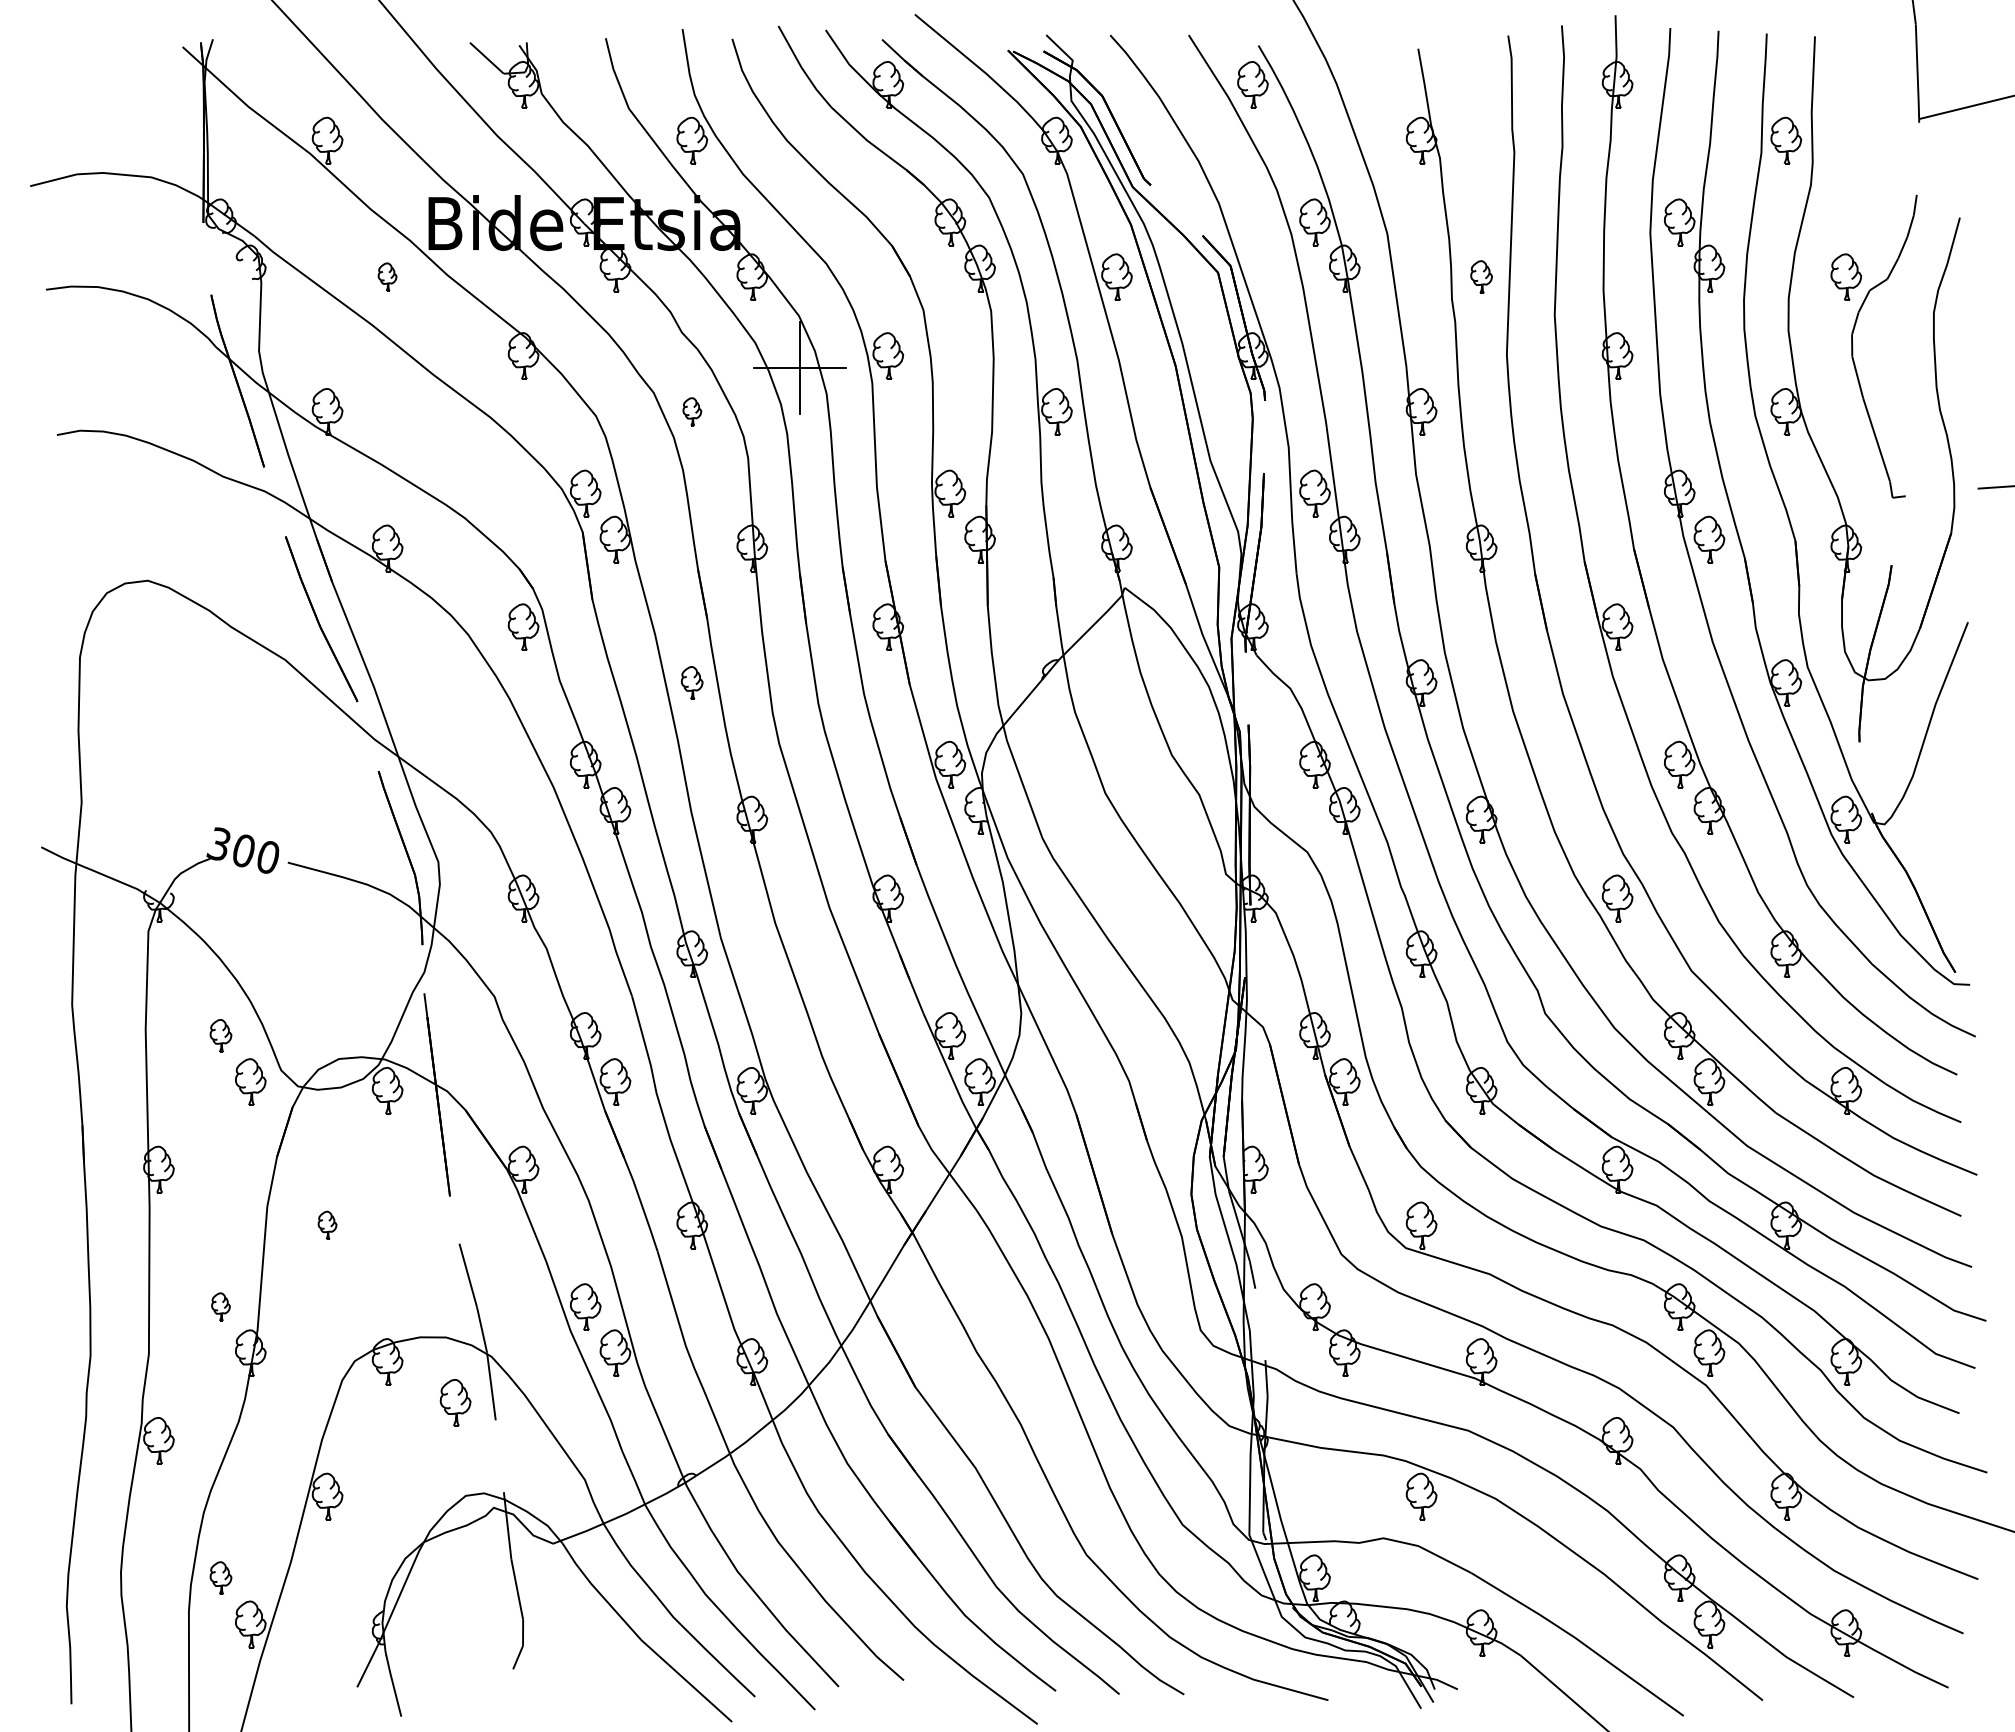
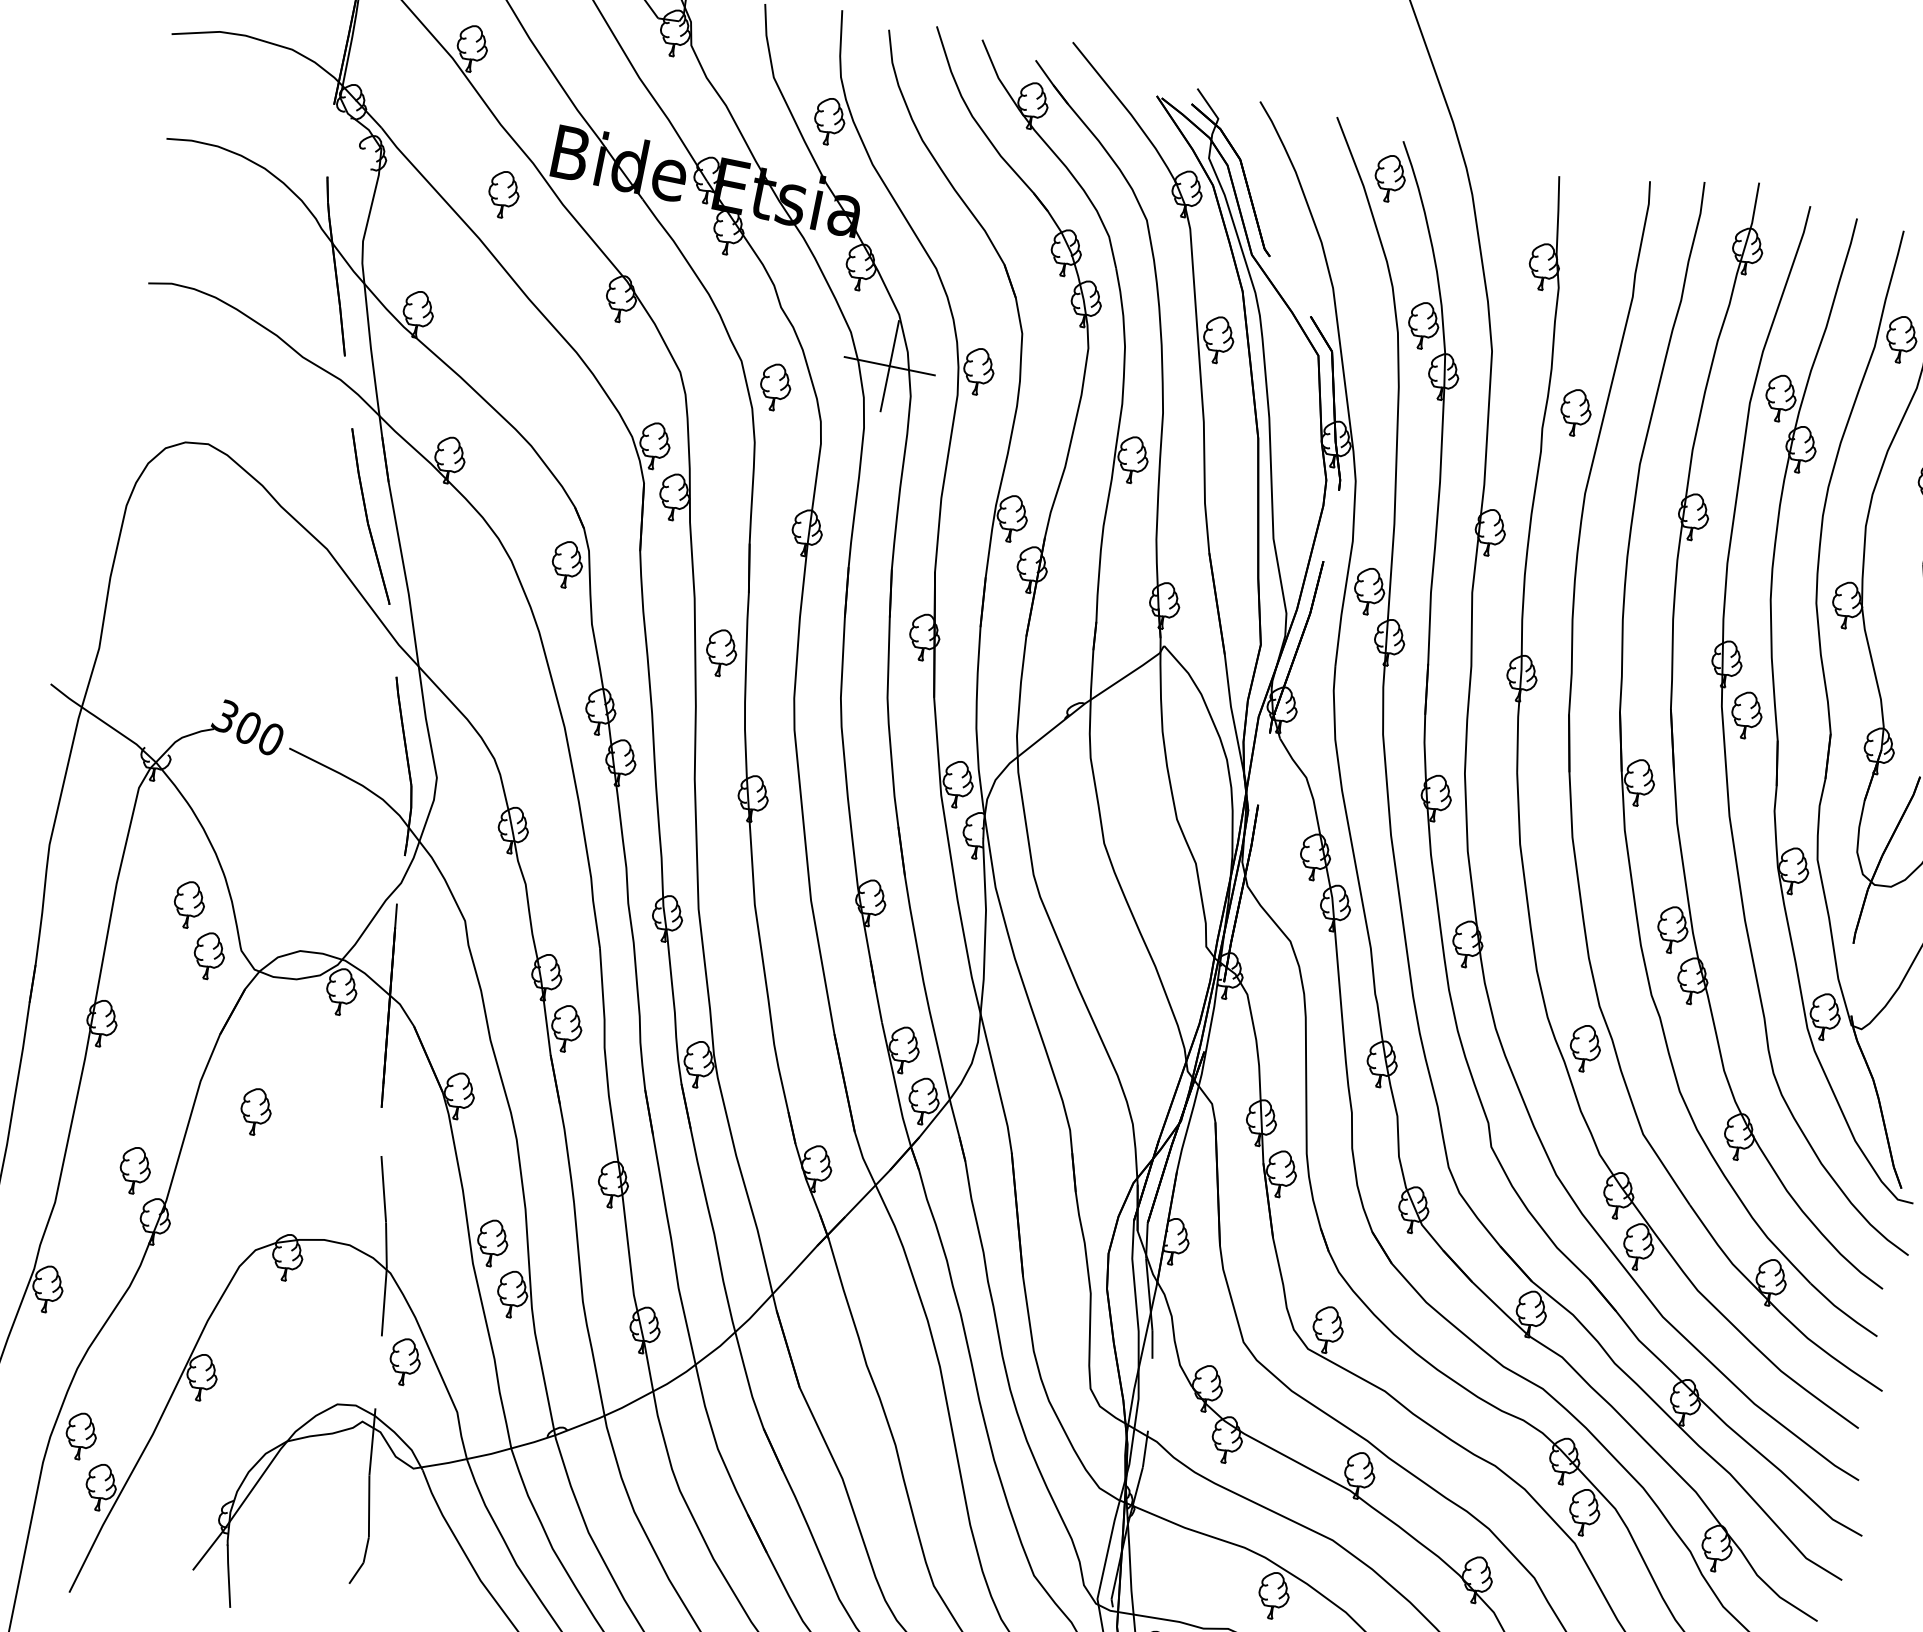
part: (387, 276) -> (503, 193), size x1.67
part: (1481, 276) -> (1575, 411), size x1.43
part: (692, 411) -> (775, 386), size x1.67
part: (691, 682) -> (720, 652), size x1.43
part: (220, 1035) -> (188, 904), size x1.43
part: (327, 1225) -> (255, 1111), size x1.67
part: (220, 1306) -> (134, 1169), size x1.67
part: (455, 1402) -> (404, 1361), moved
part: (220, 1577) -> (80, 1435), size x1.43

